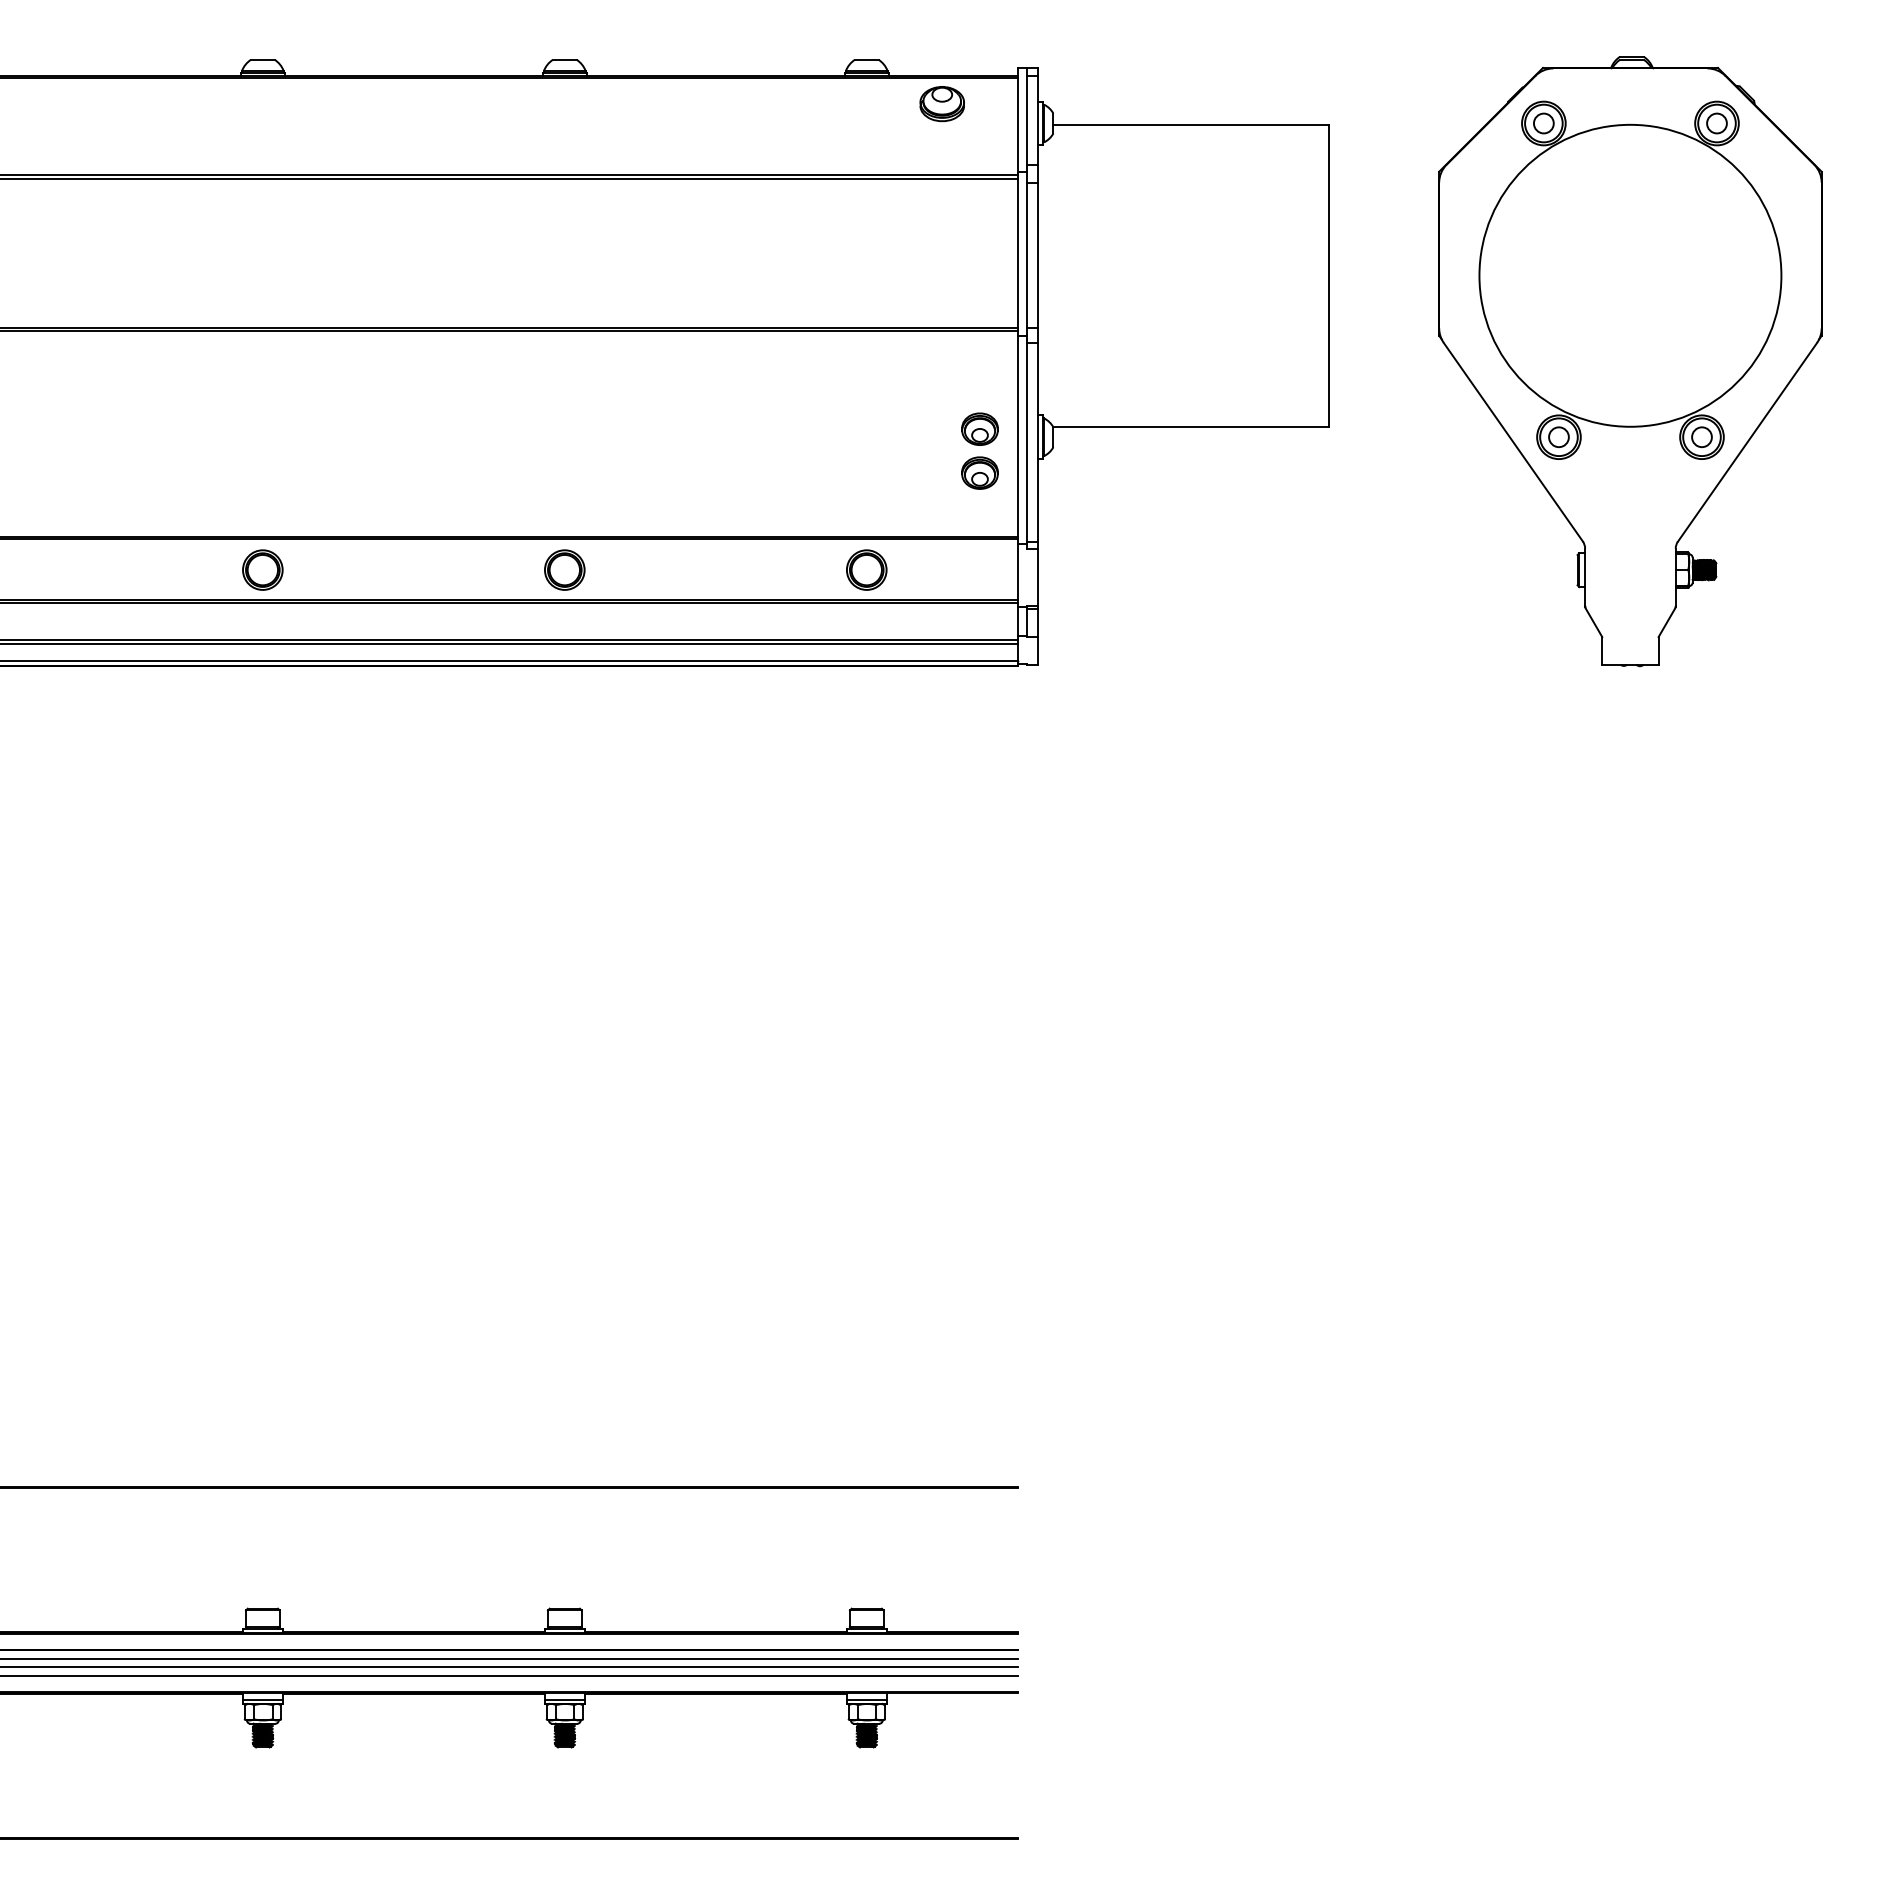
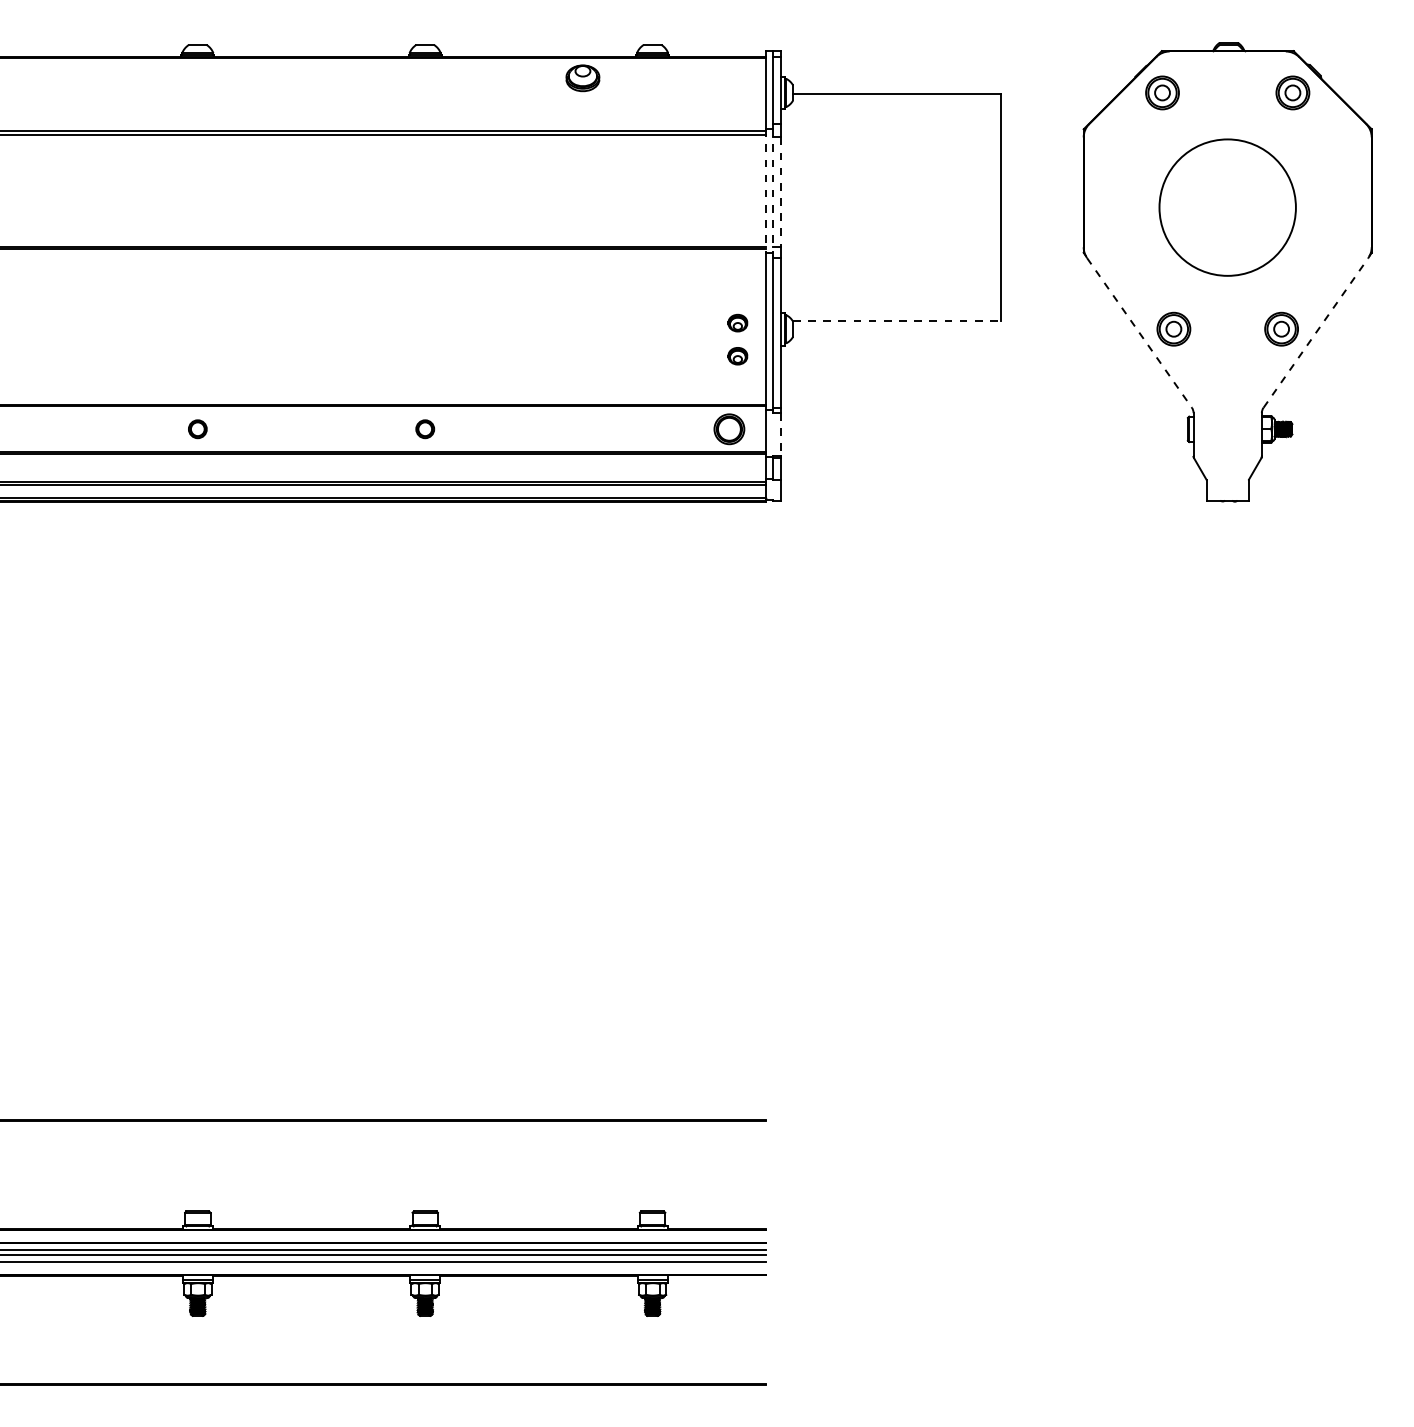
part: (941, 104) -> (582, 78), moved
line: (1017, 254) -> (766, 191), solid -> dashed
line: (1027, 254) -> (773, 191), solid -> dashed
line: (1037, 255) -> (781, 192), solid -> dashed
circle: (1630, 275) -> (1227, 207), size x0.6
line: (1191, 426) -> (897, 321), solid -> dashed
part: (979, 428) -> (737, 322), size x0.7
line: (1747, 441) -> (1315, 332), solid -> dashed
line: (1513, 442) -> (1139, 333), solid -> dashed
part: (979, 472) -> (737, 355), size x0.7
part: (262, 569) -> (197, 428), size x0.6
part: (564, 569) -> (424, 428), size x0.6
part: (866, 569) -> (729, 428), moved
line: (1037, 577) -> (781, 434), solid -> dashed

